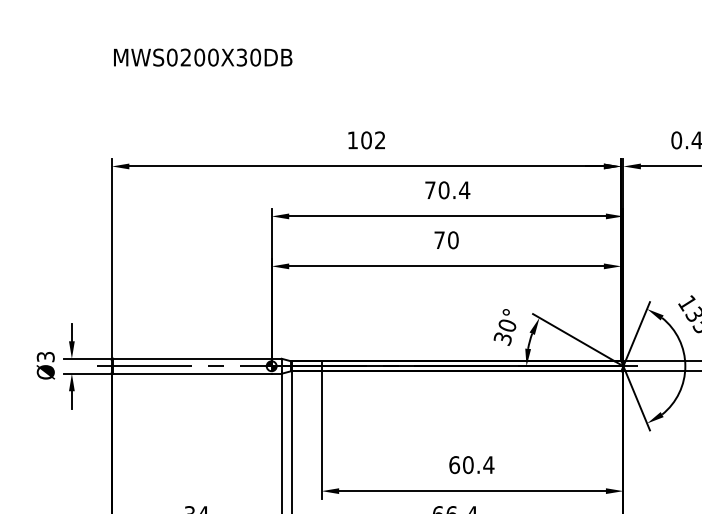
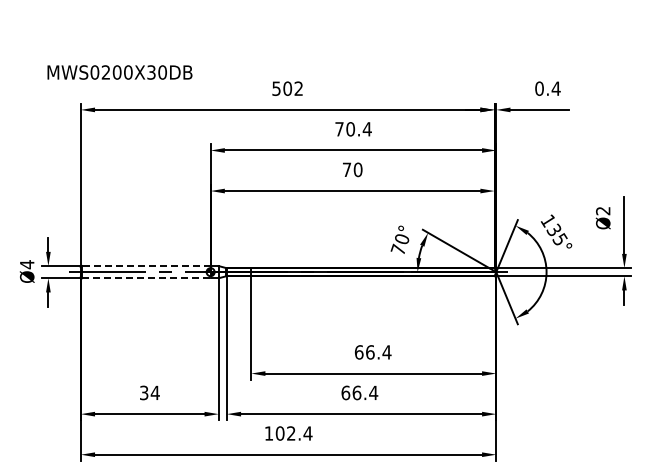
text: (202, 57) -> (119, 72), moved
text: (352, 140) -> (276, 88), 102 -> 502
text: (501, 338) -> (397, 249), 30° -> 70°
text: (44, 356) -> (26, 264), Ø3 -> Ø4
line: (191, 359) -> (145, 266), solid -> dashed
line: (192, 374) -> (146, 278), solid -> dashed
text: (468, 465) -> (370, 352), 60.4 -> 66.4

